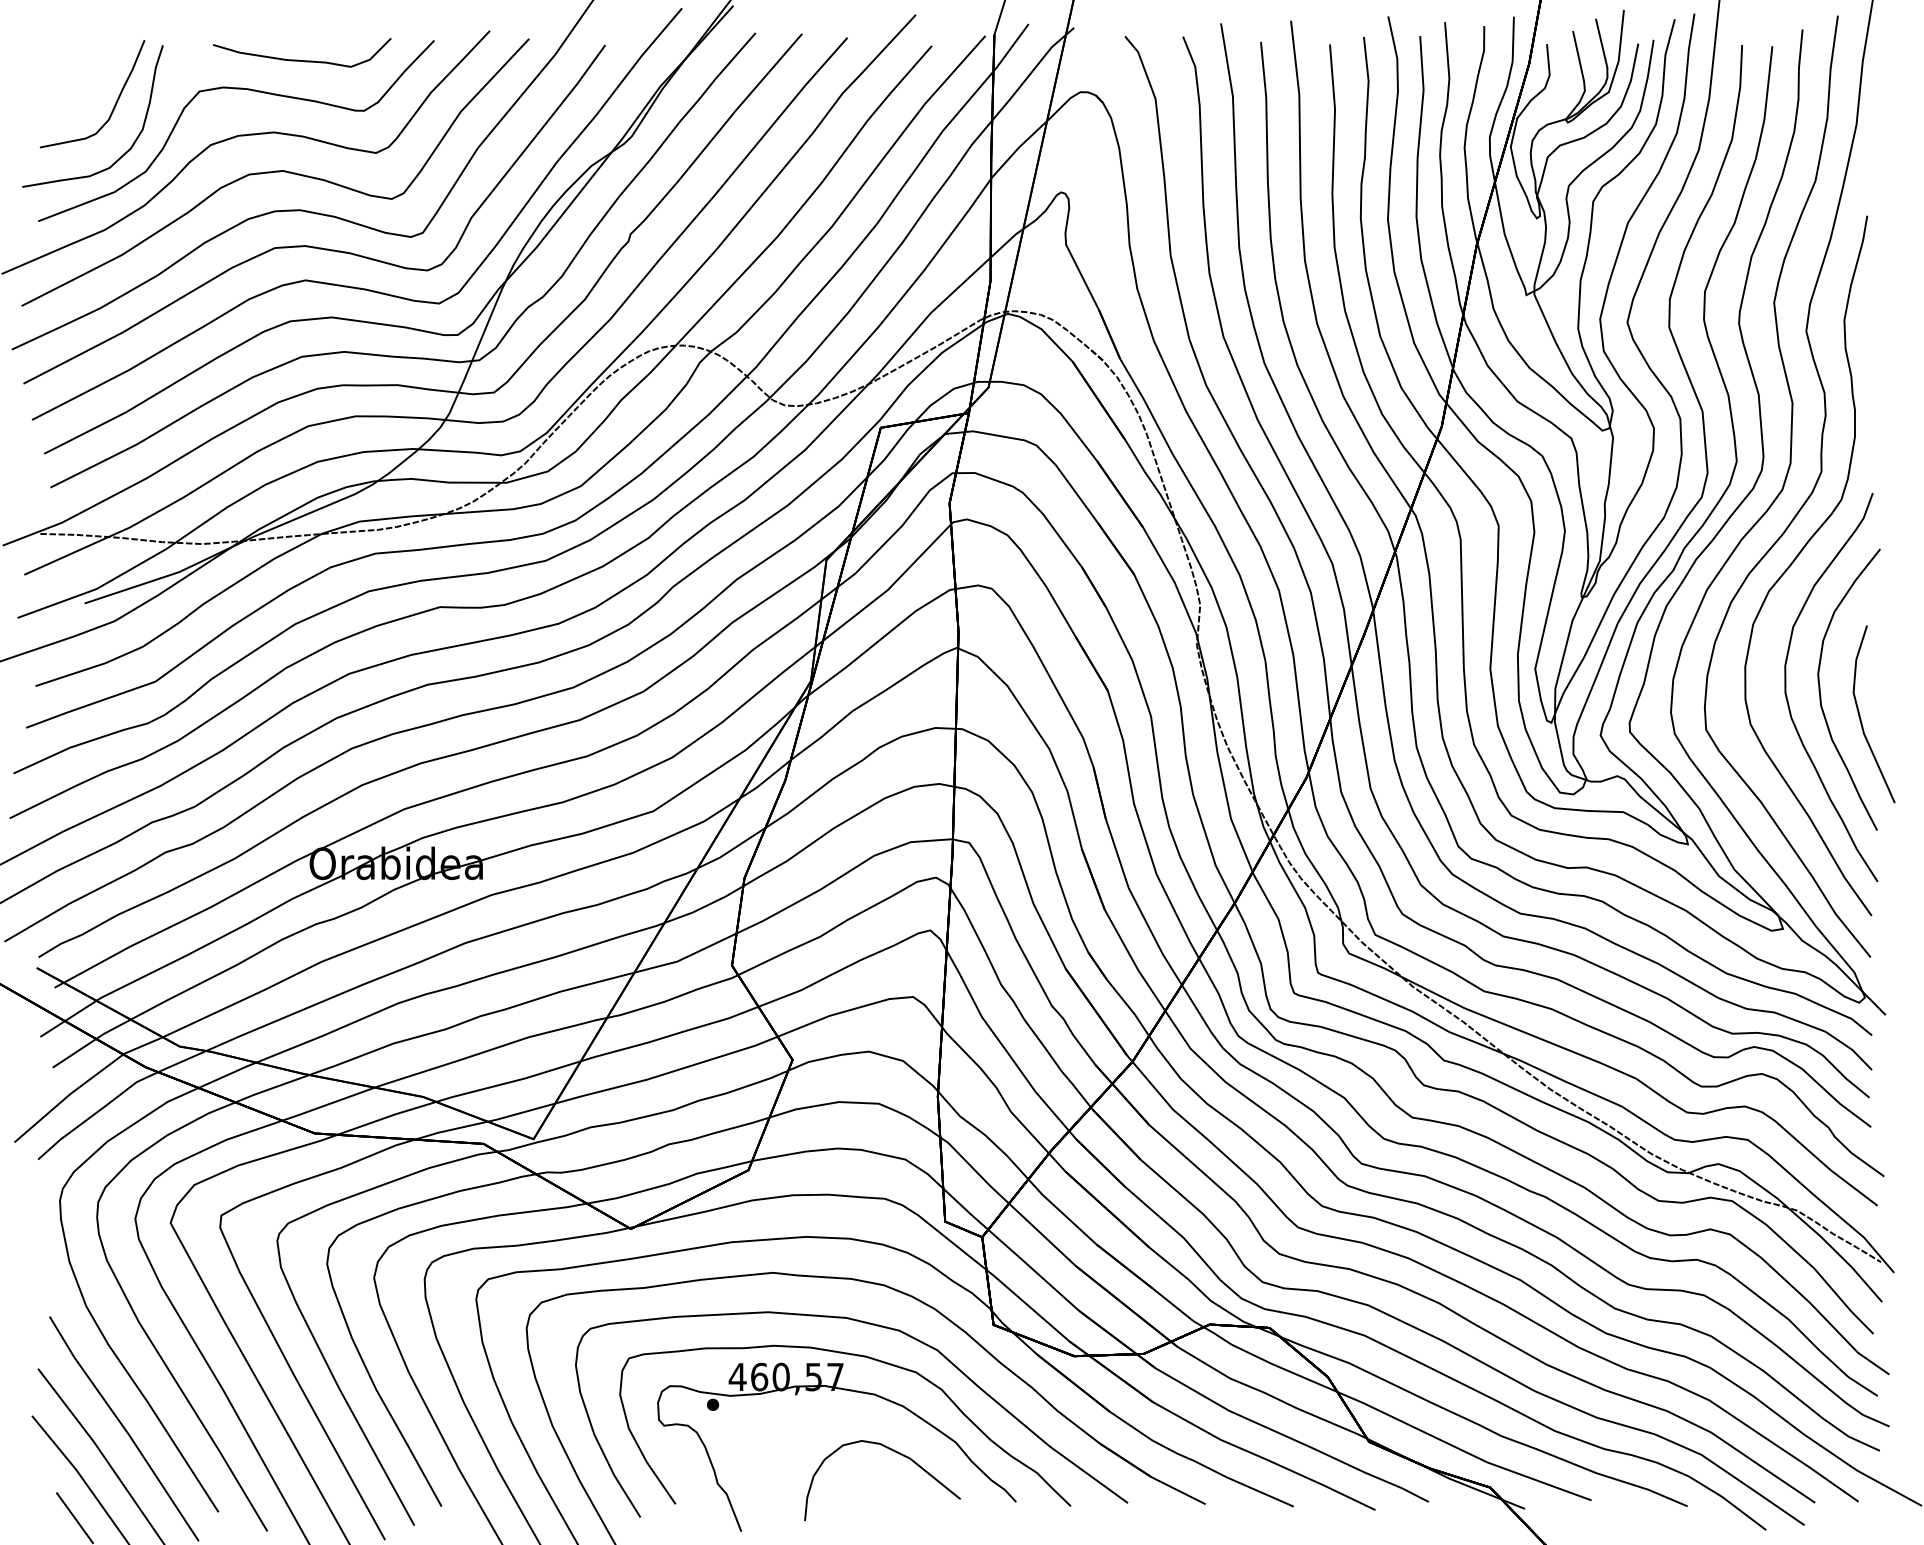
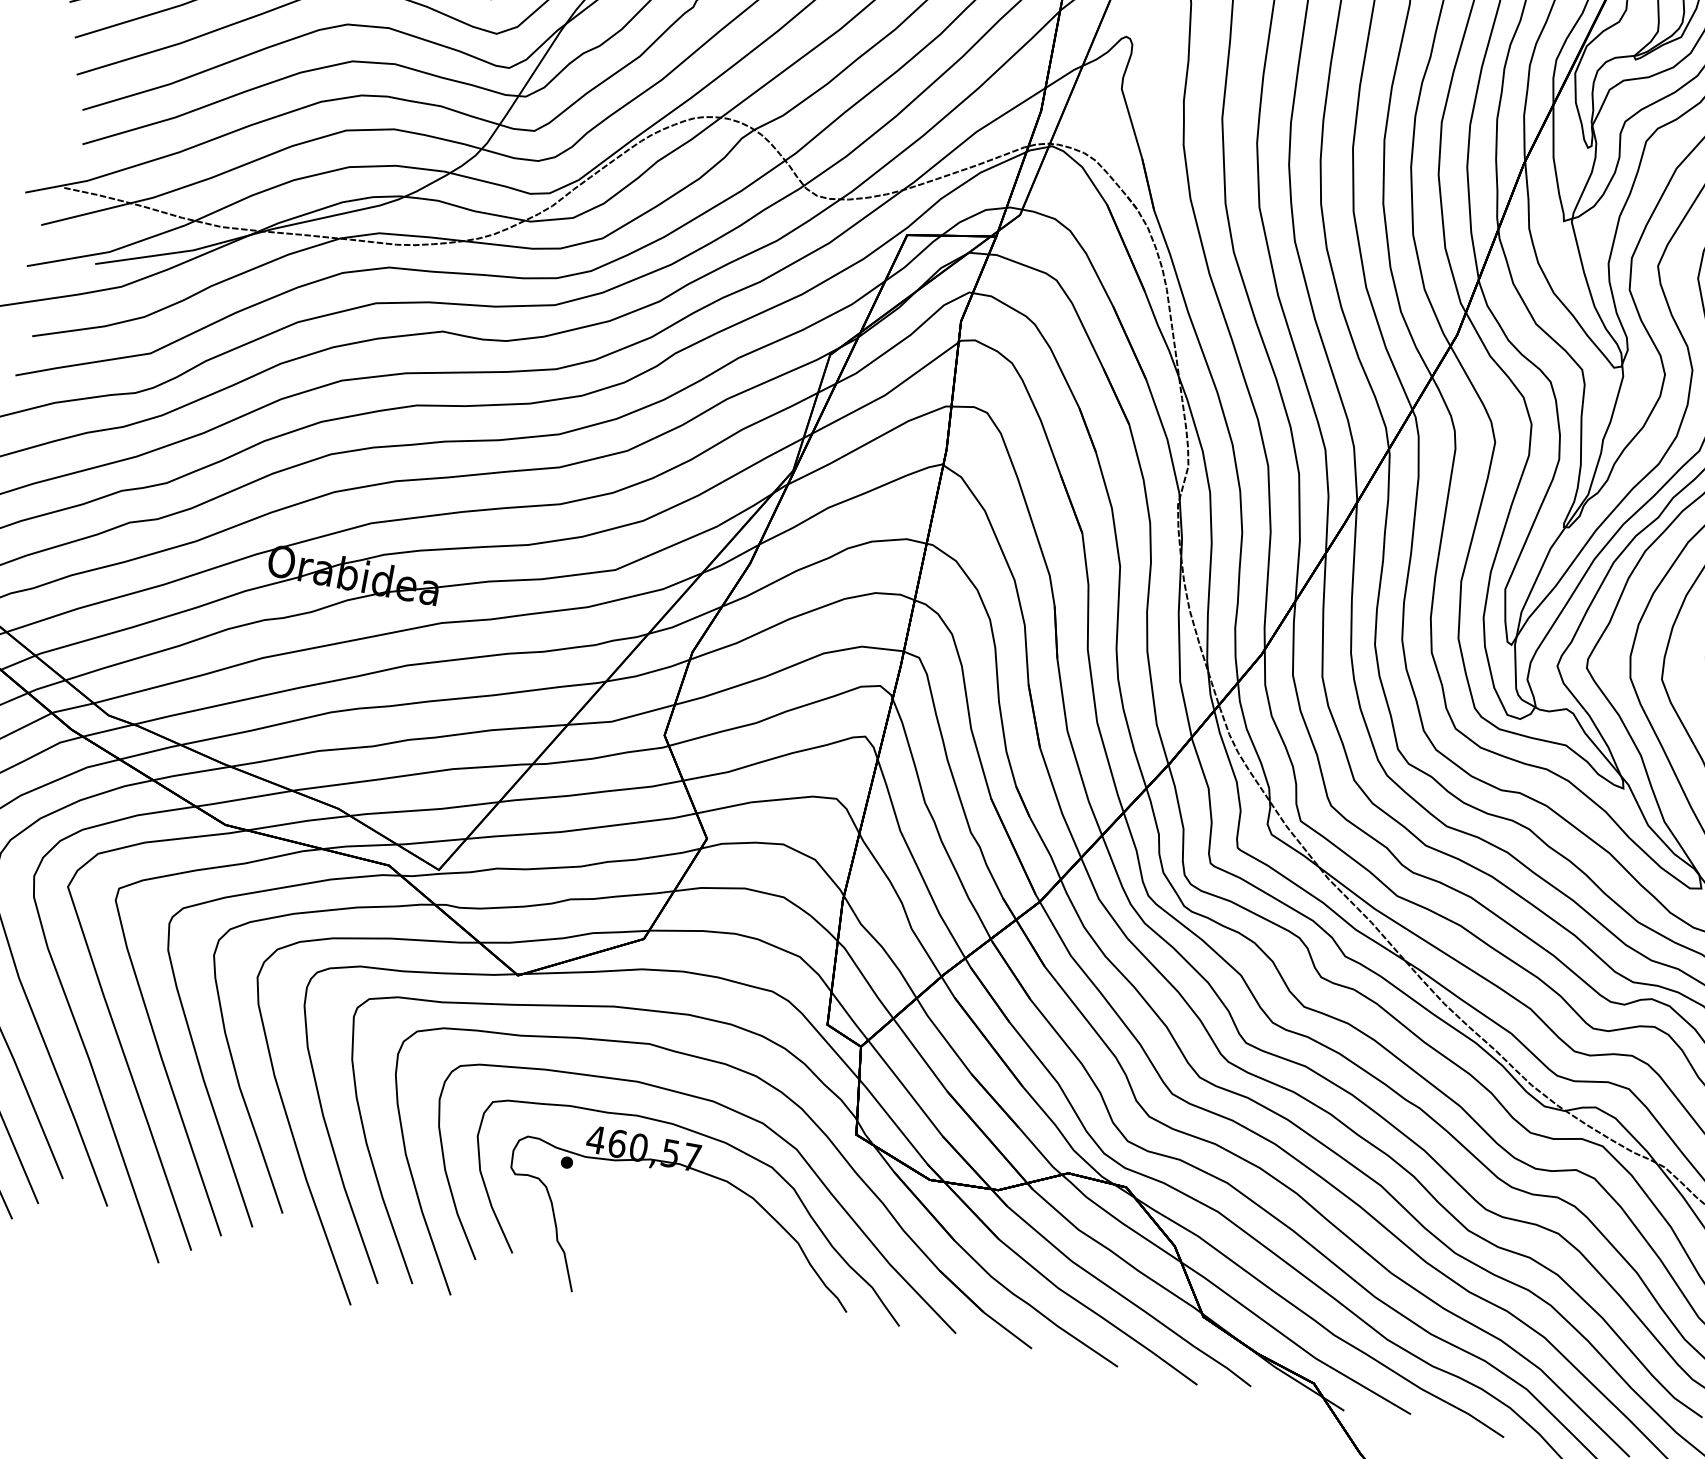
curve: (895, 1452) -> (737, 1242), removed

